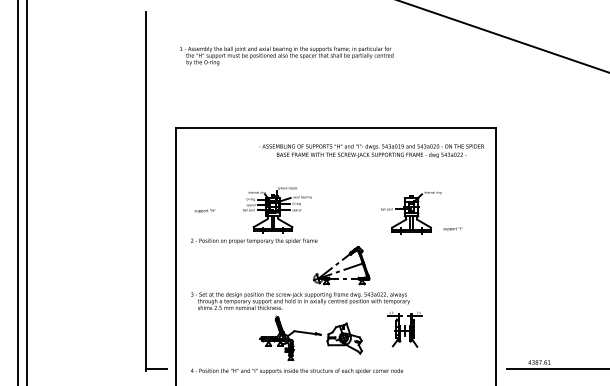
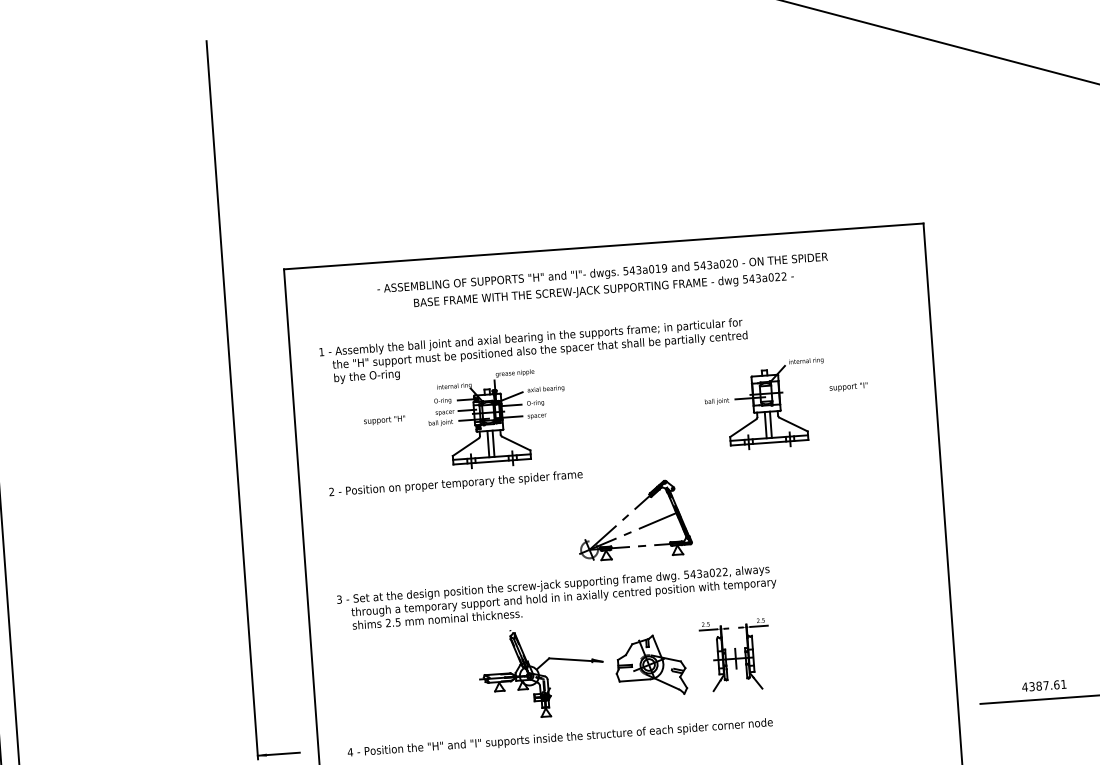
text: (286, 55) -> (533, 350), moved
text: (371, 150) -> (602, 280), moved
text: (204, 210) -> (383, 419), moved
text: (452, 228) -> (847, 386), moved
part: (404, 329) -> (734, 655), moved

